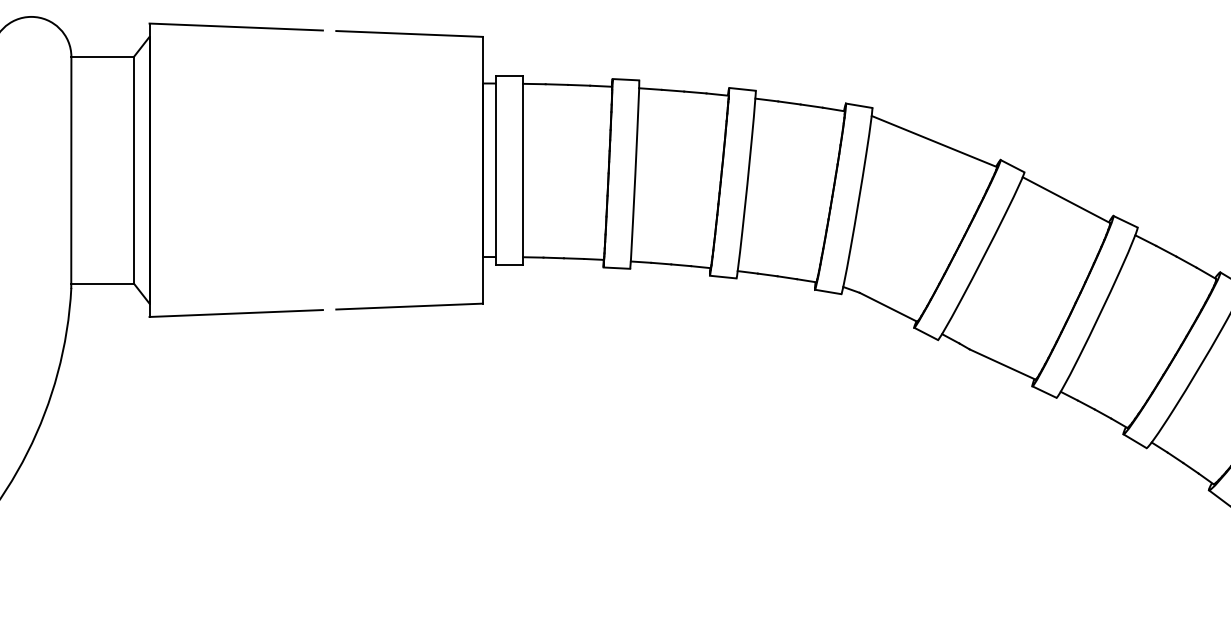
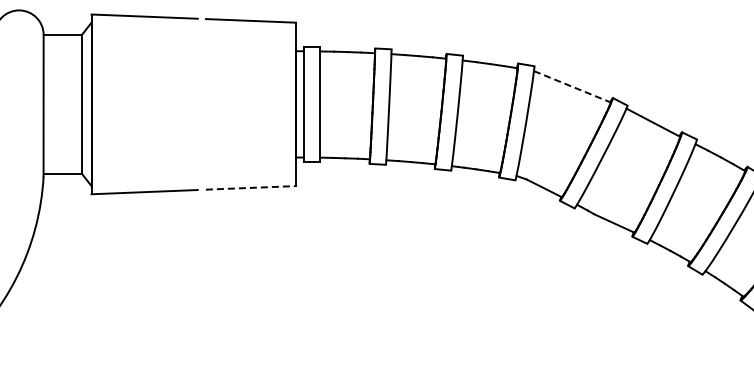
line: (934, 141) -> (572, 86), solid -> dashed
line: (409, 305) -> (250, 187), solid -> dashed

